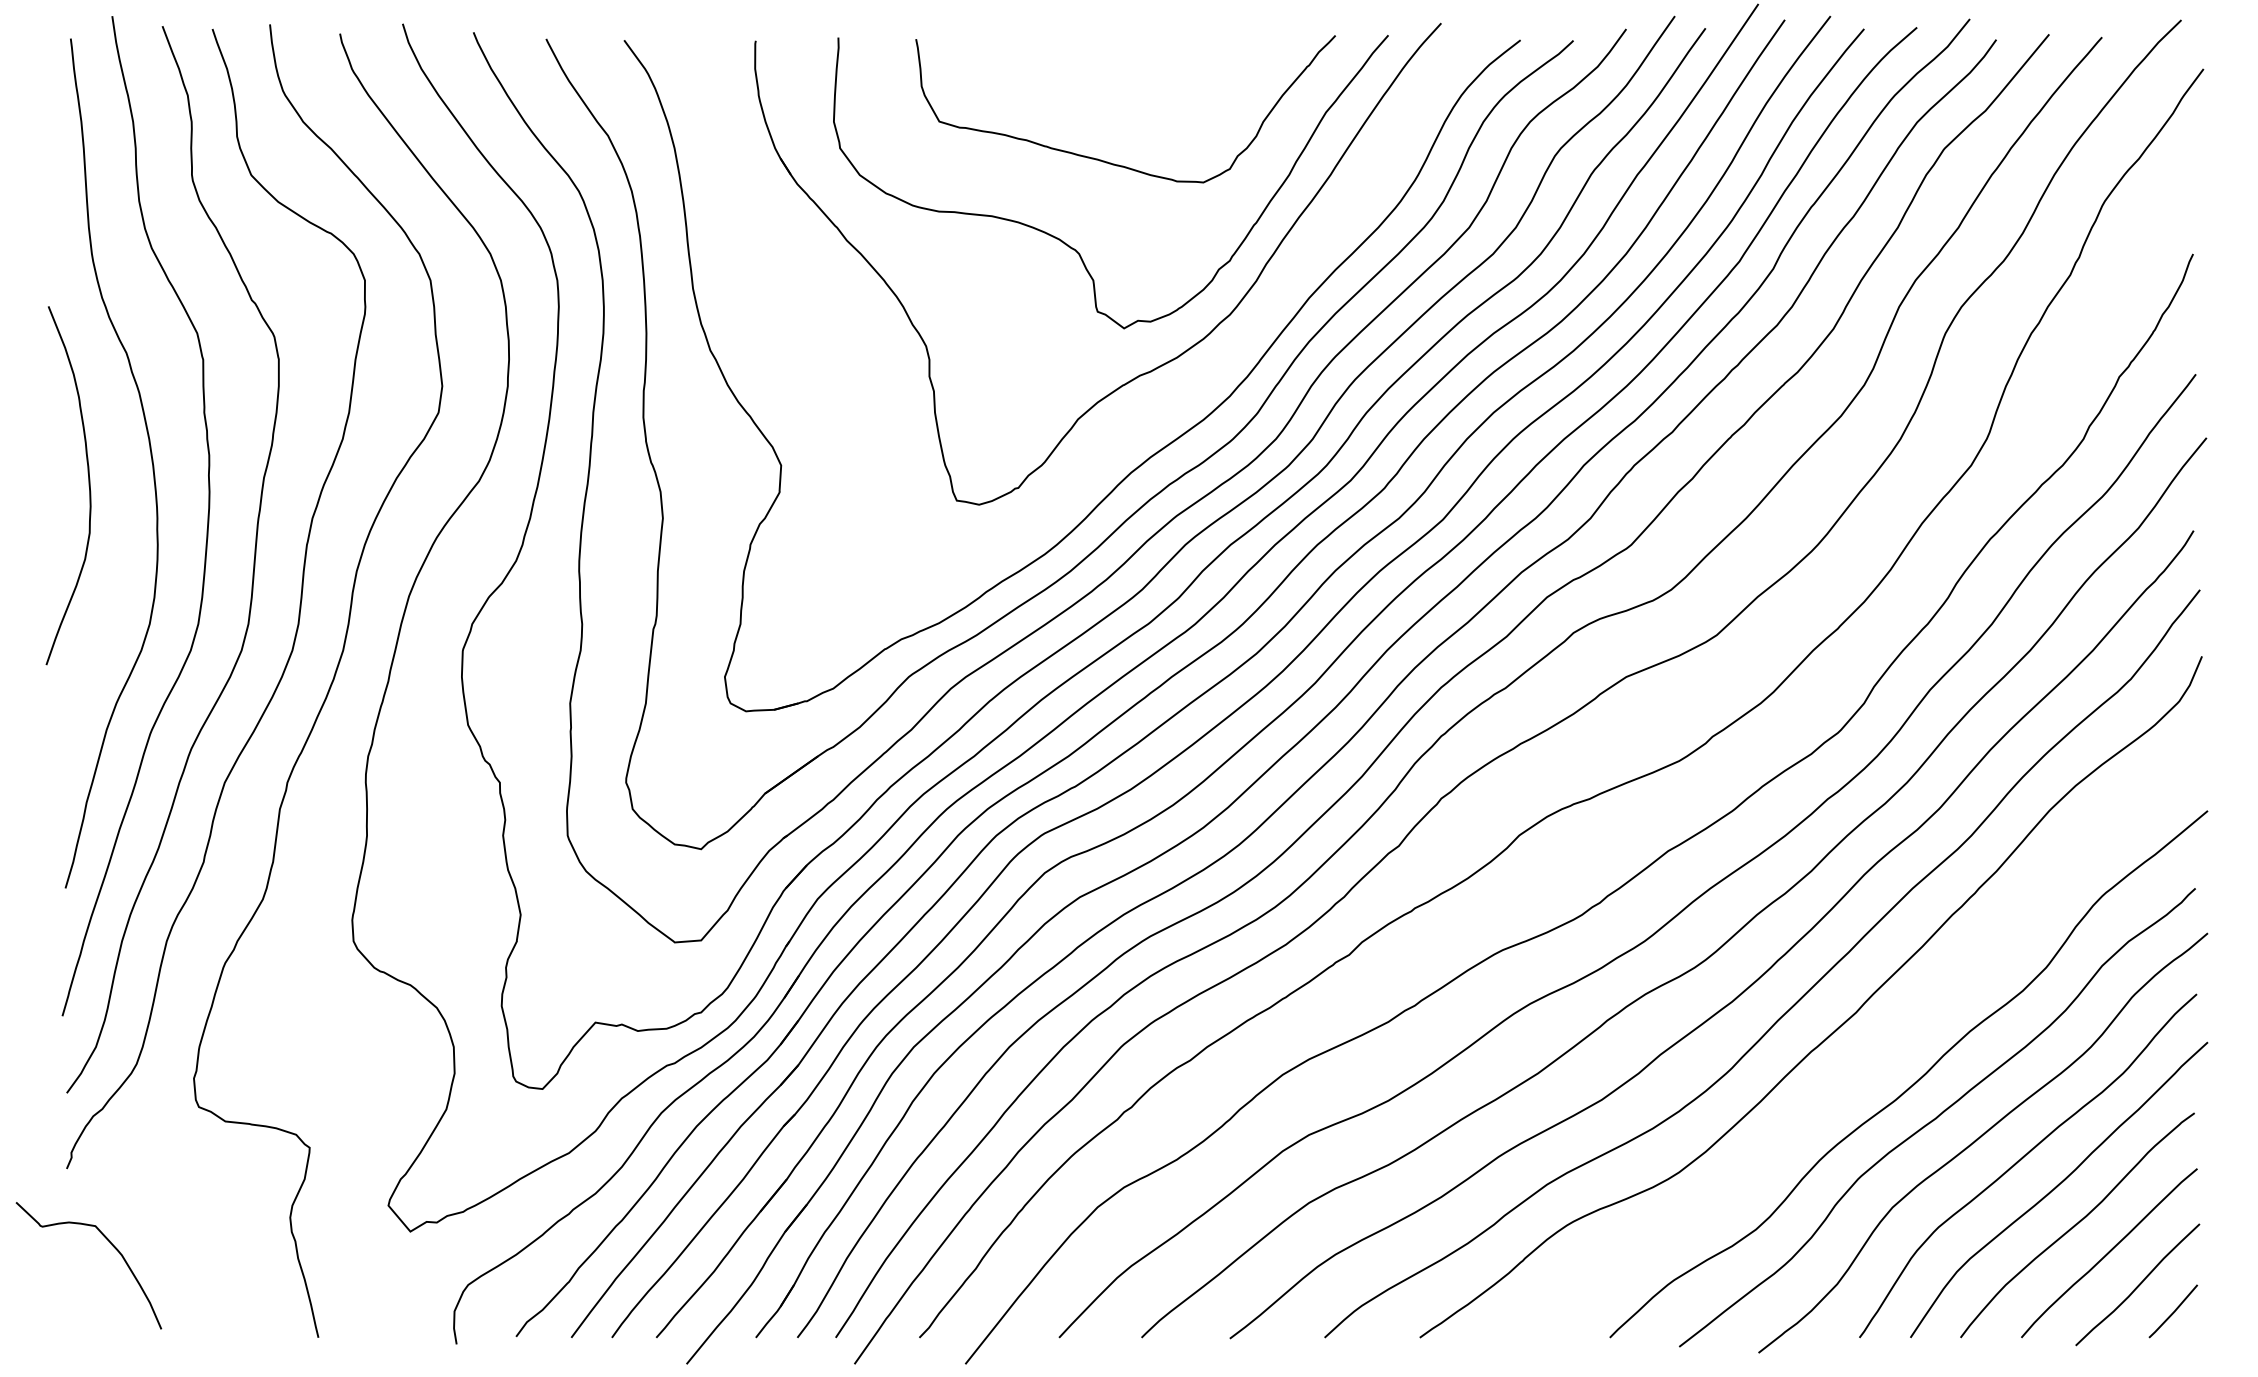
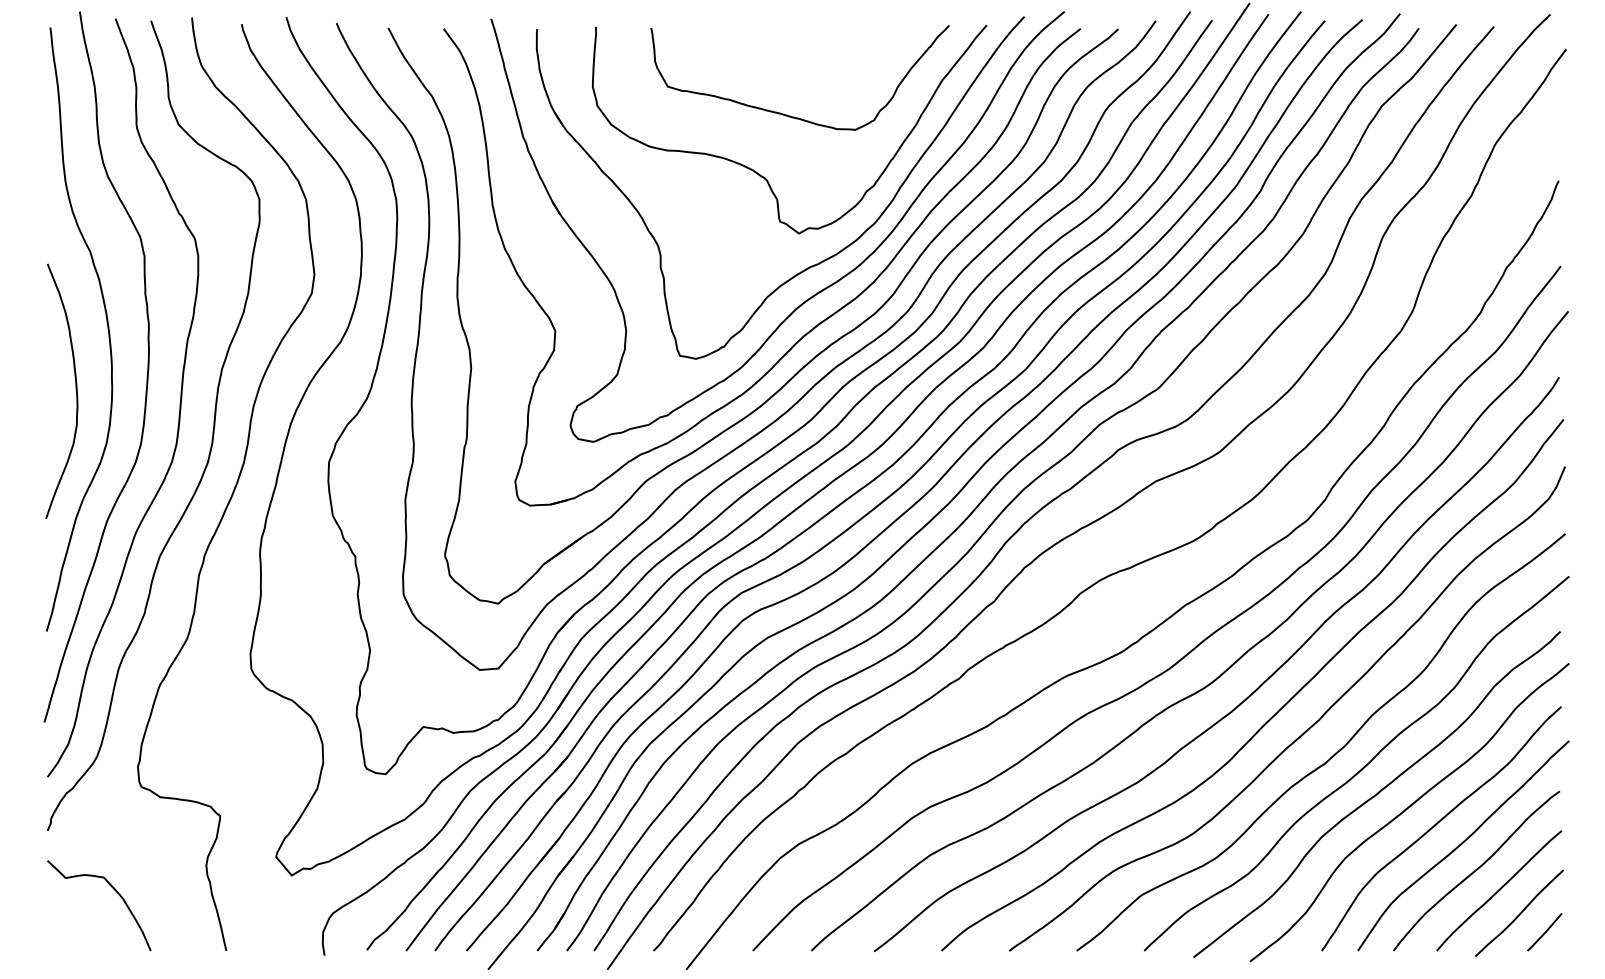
part: (1151, 409) -> (818, 291), added
curve: (87, 484) -> (75, 390), moved
curve: (1876, 1061) -> (1333, 754), added
curve: (110, 1244) -> (114, 890), moved

